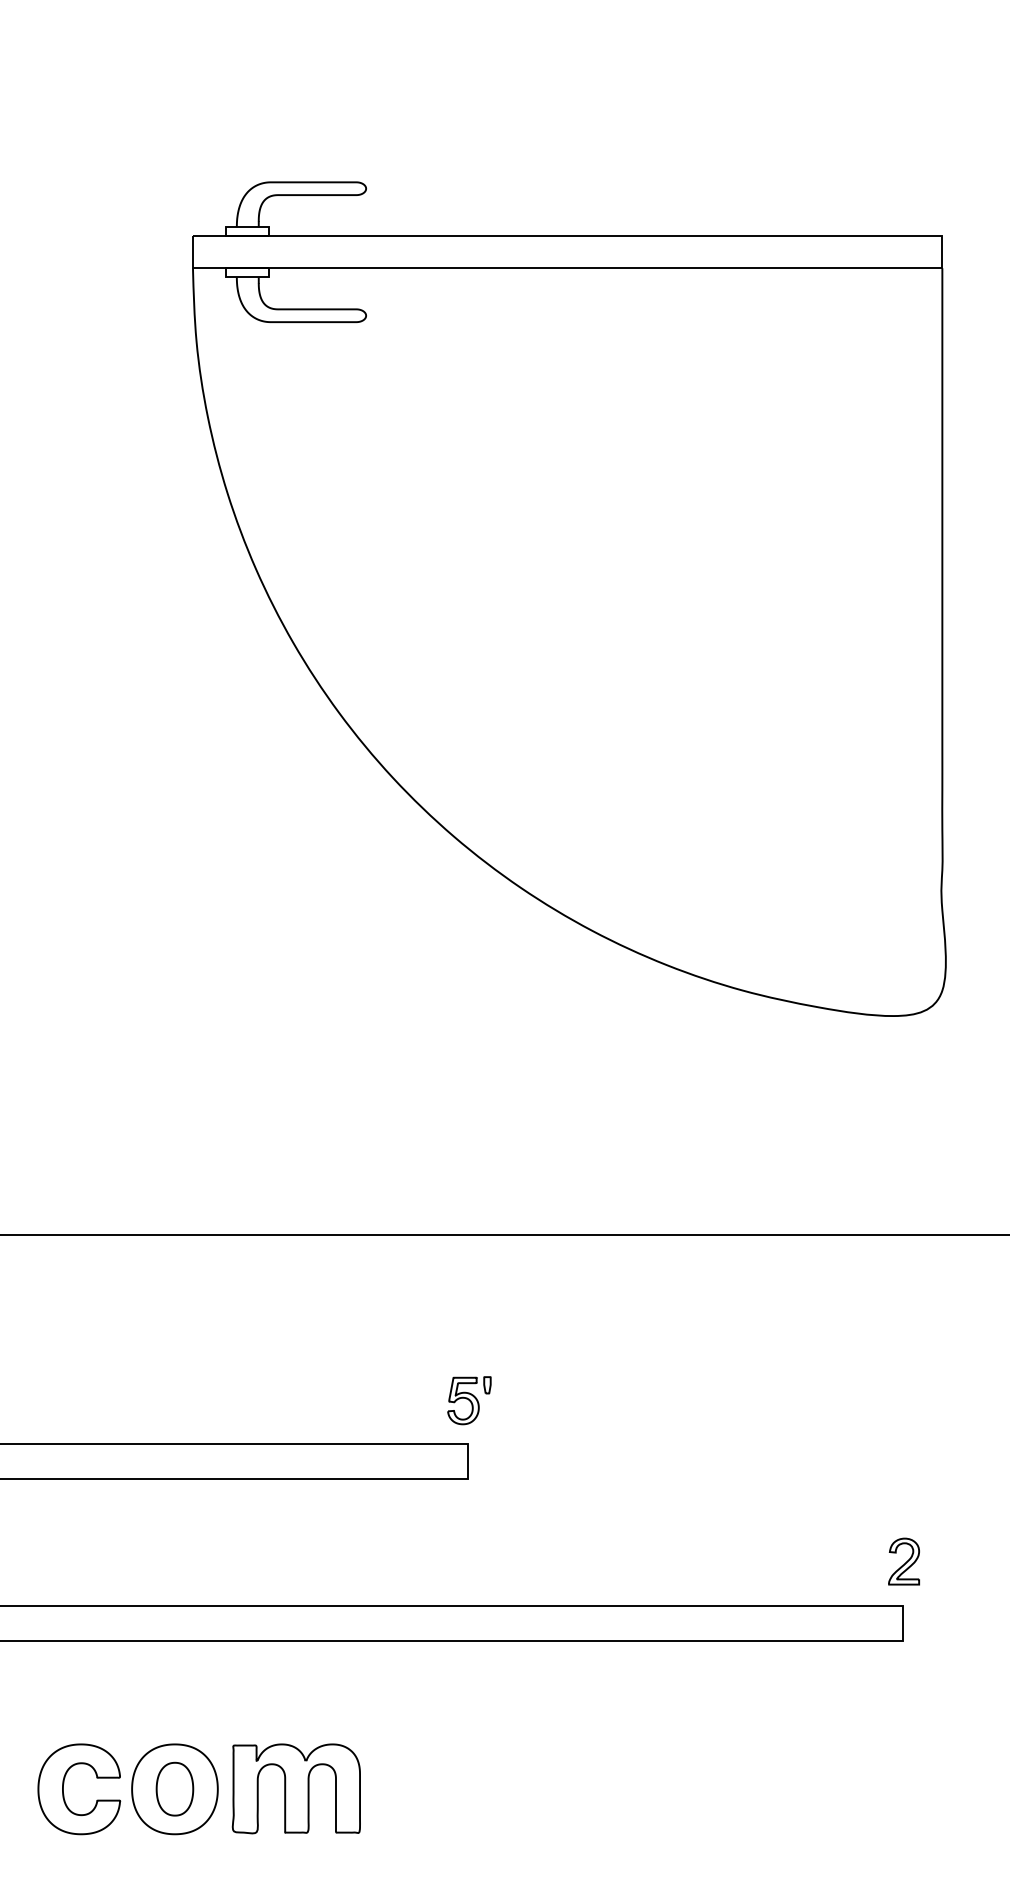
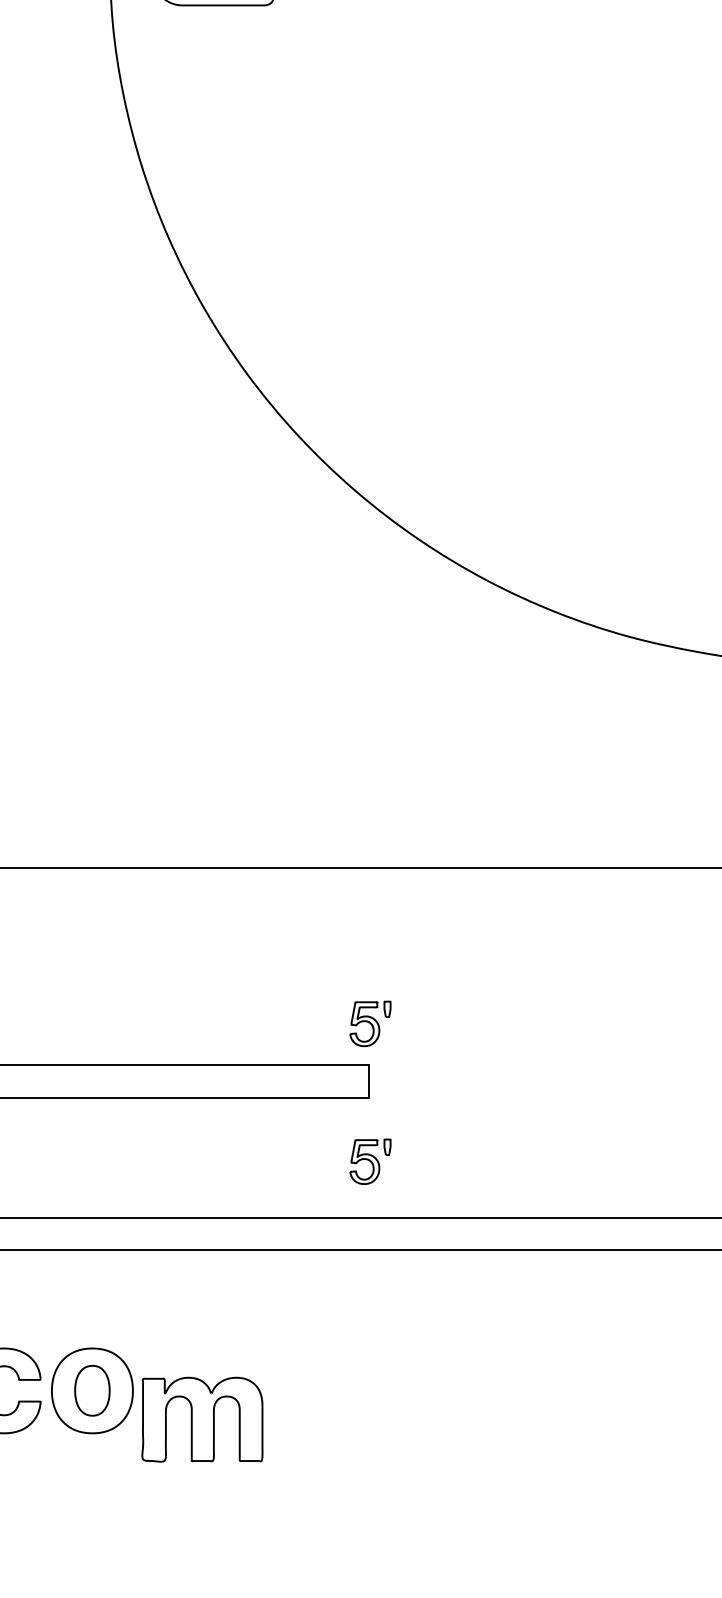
part: (469, 1546) -> (370, 1161), added
part: (295, 1788) -> (201, 1419), moved

